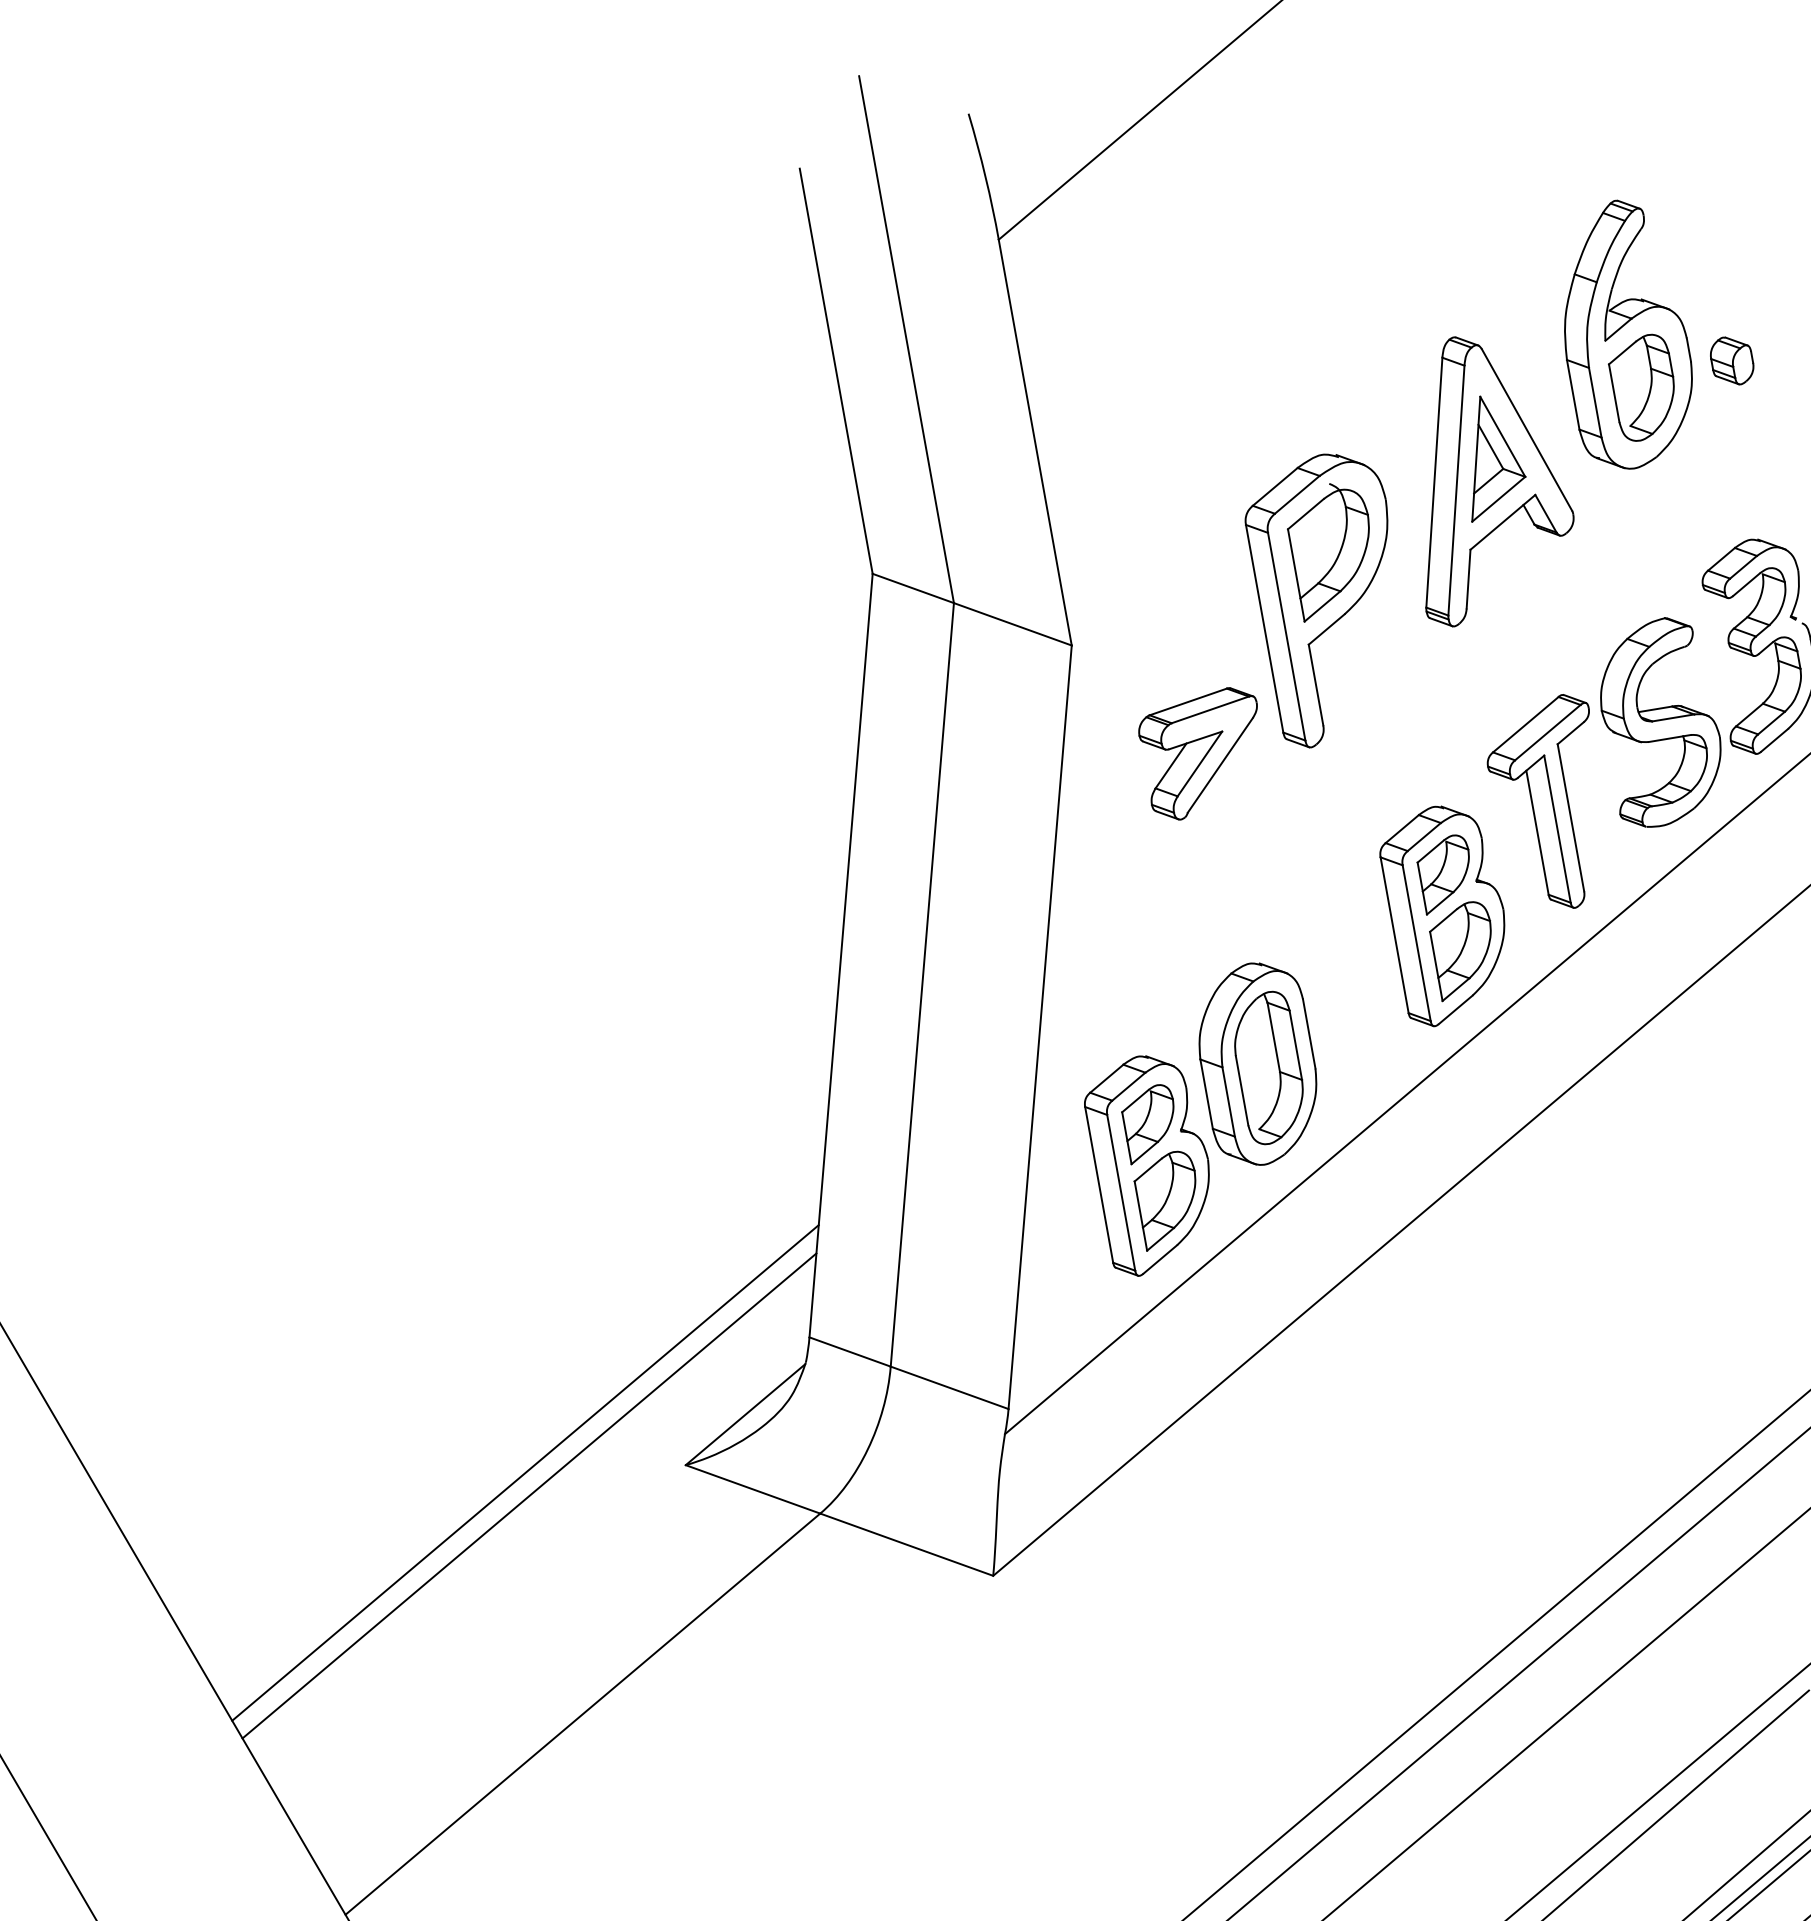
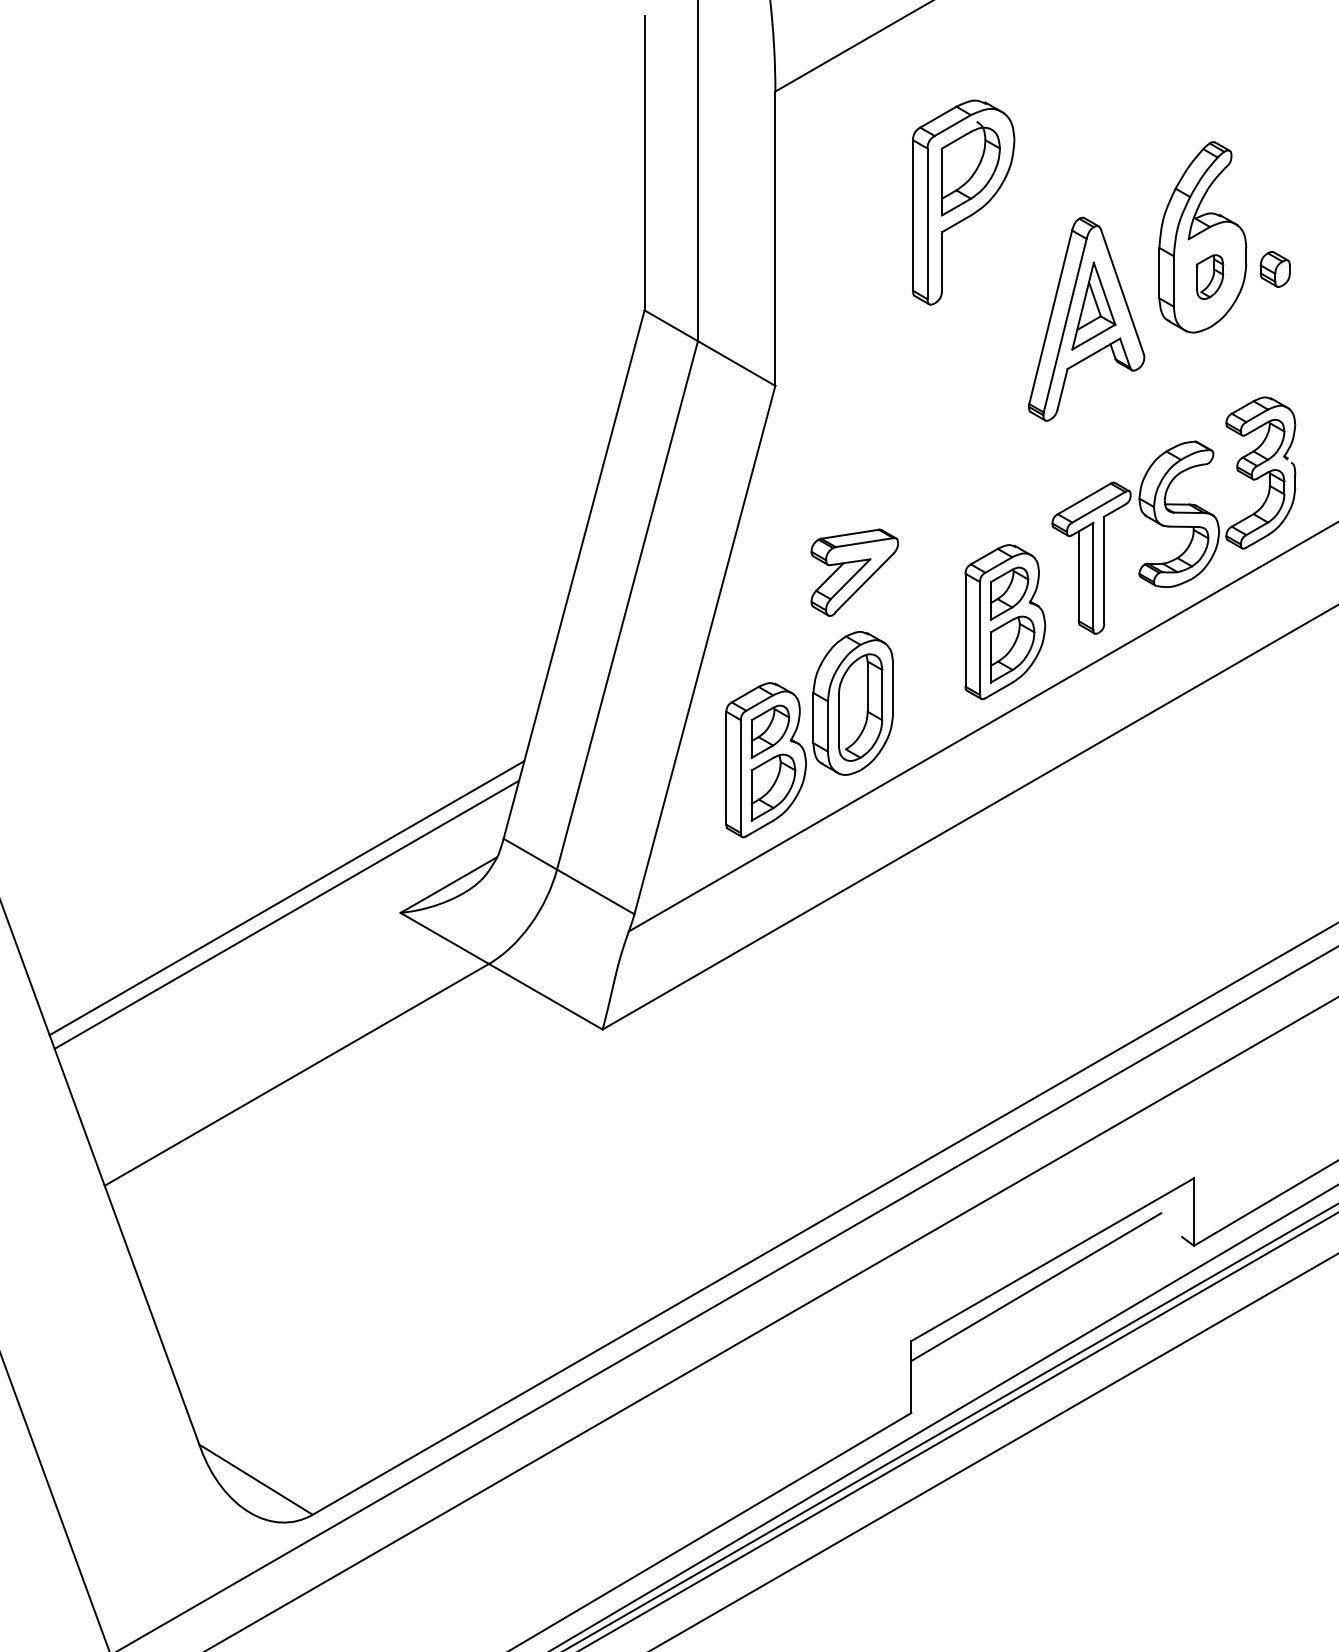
part: (1643, 387) -> (1209, 276), size x0.6
part: (1331, 598) -> (963, 202), moved
part: (1203, 753) -> (854, 572), moved

